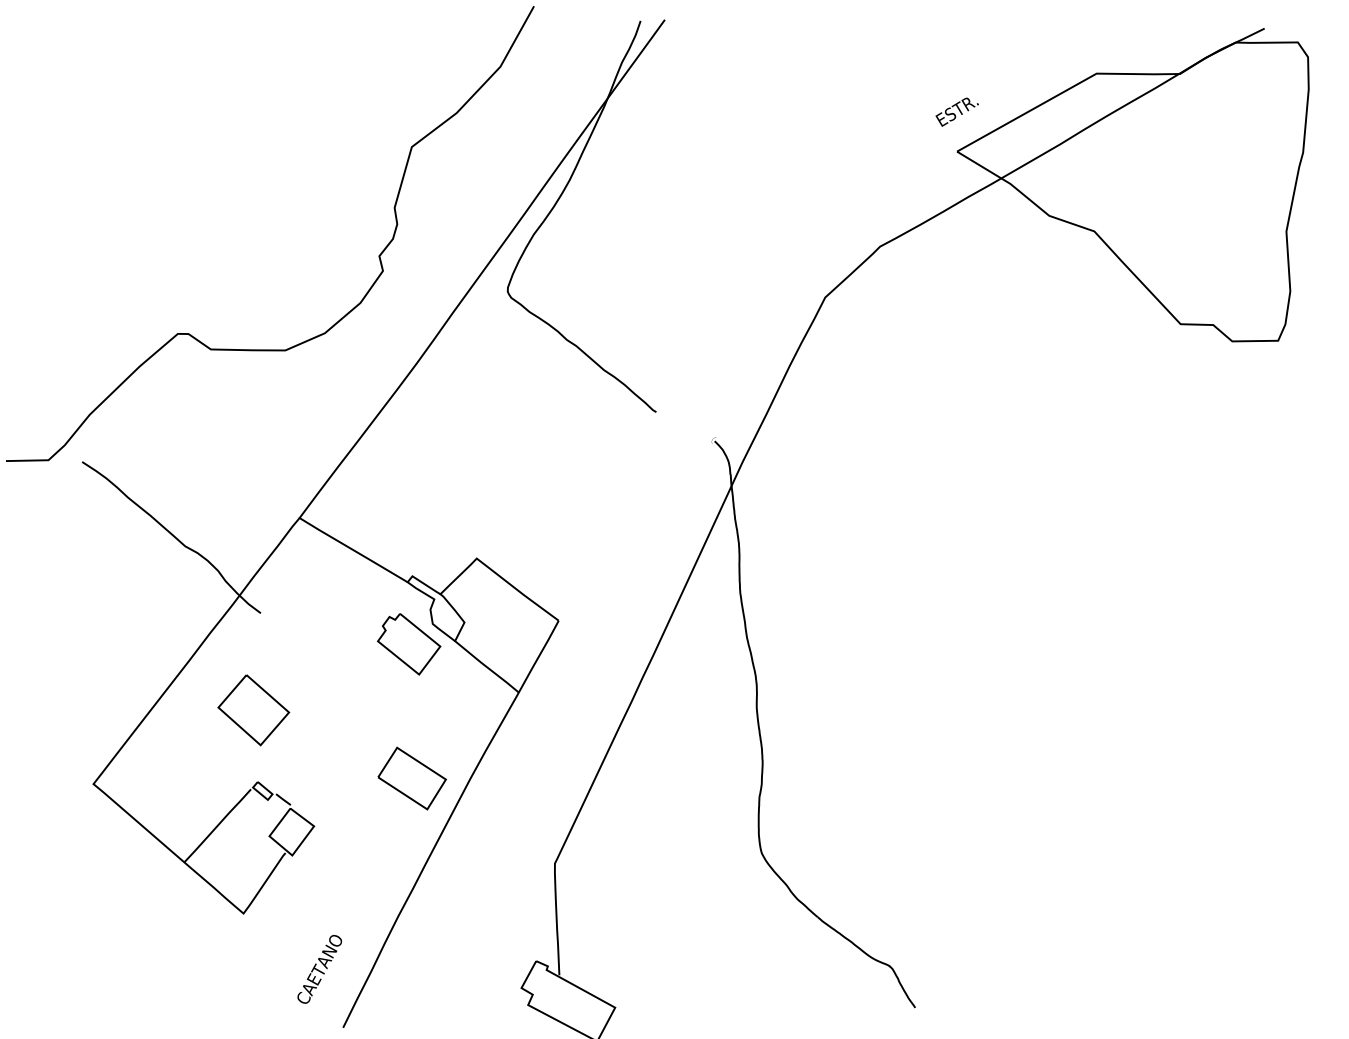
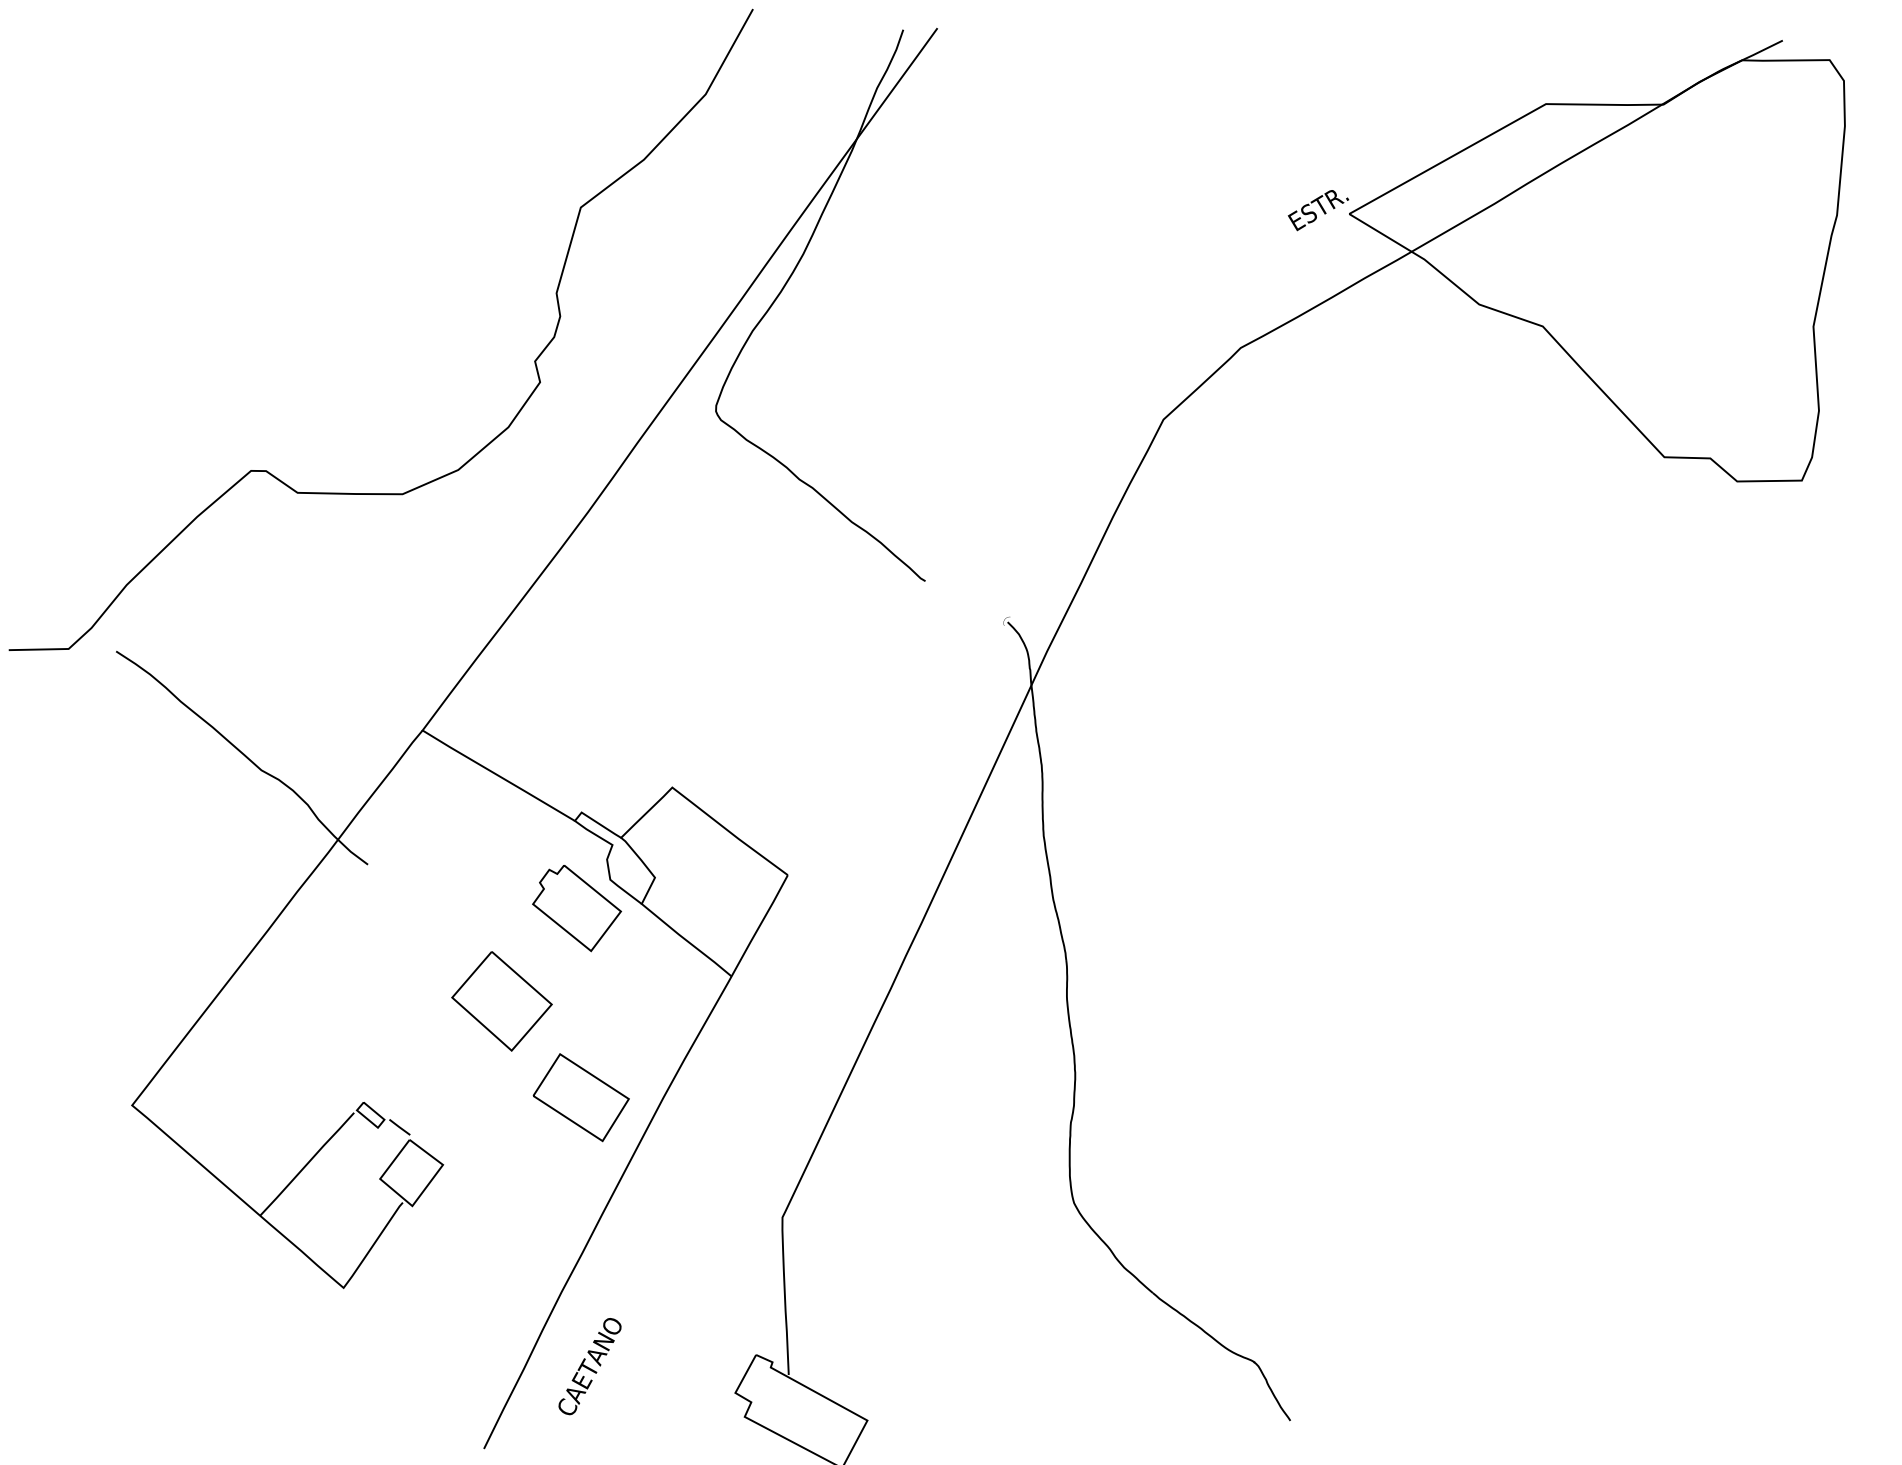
text: (957, 112) -> (1318, 210), moved
part: (253, 710) -> (501, 1001), moved
text: (319, 969) -> (589, 1366), moved

